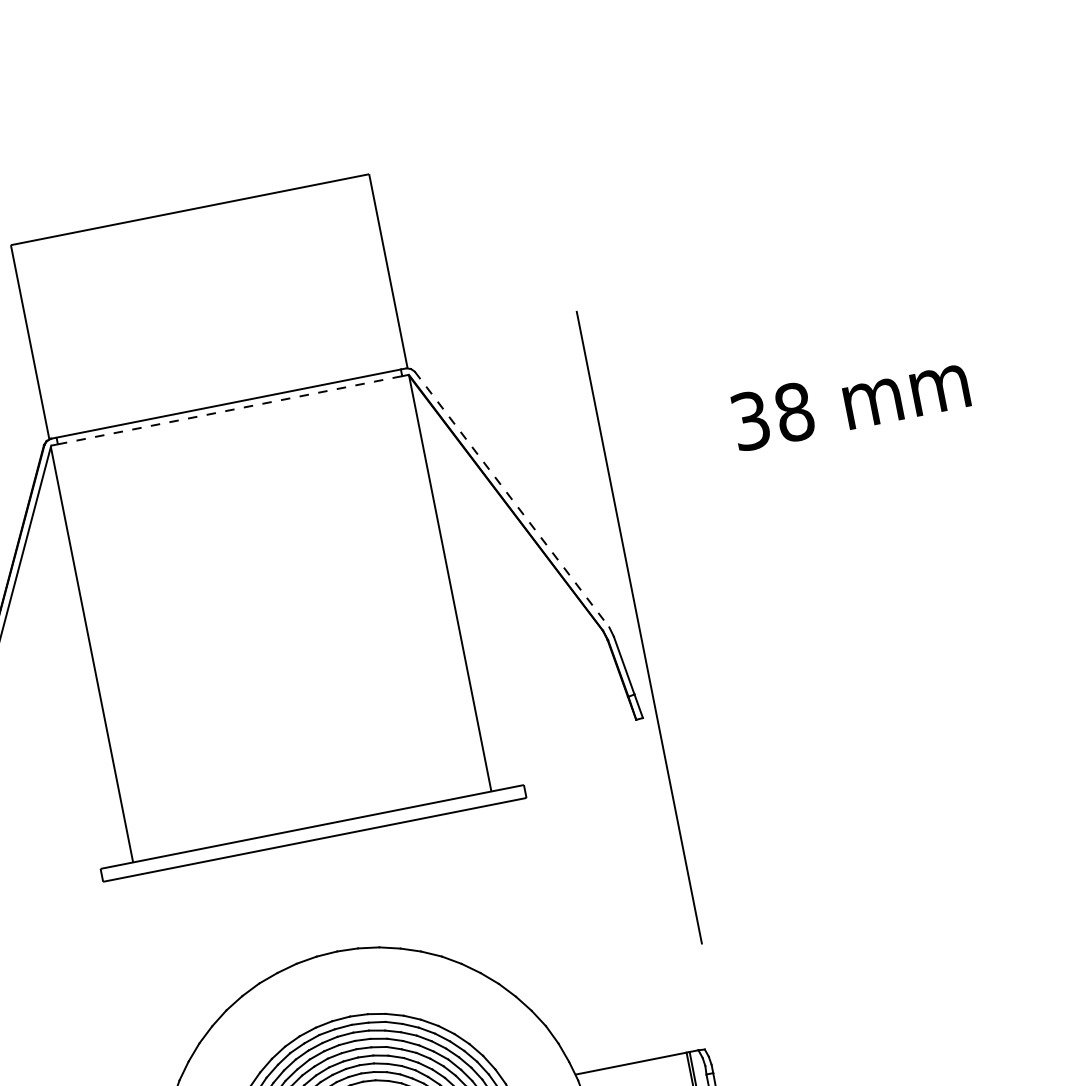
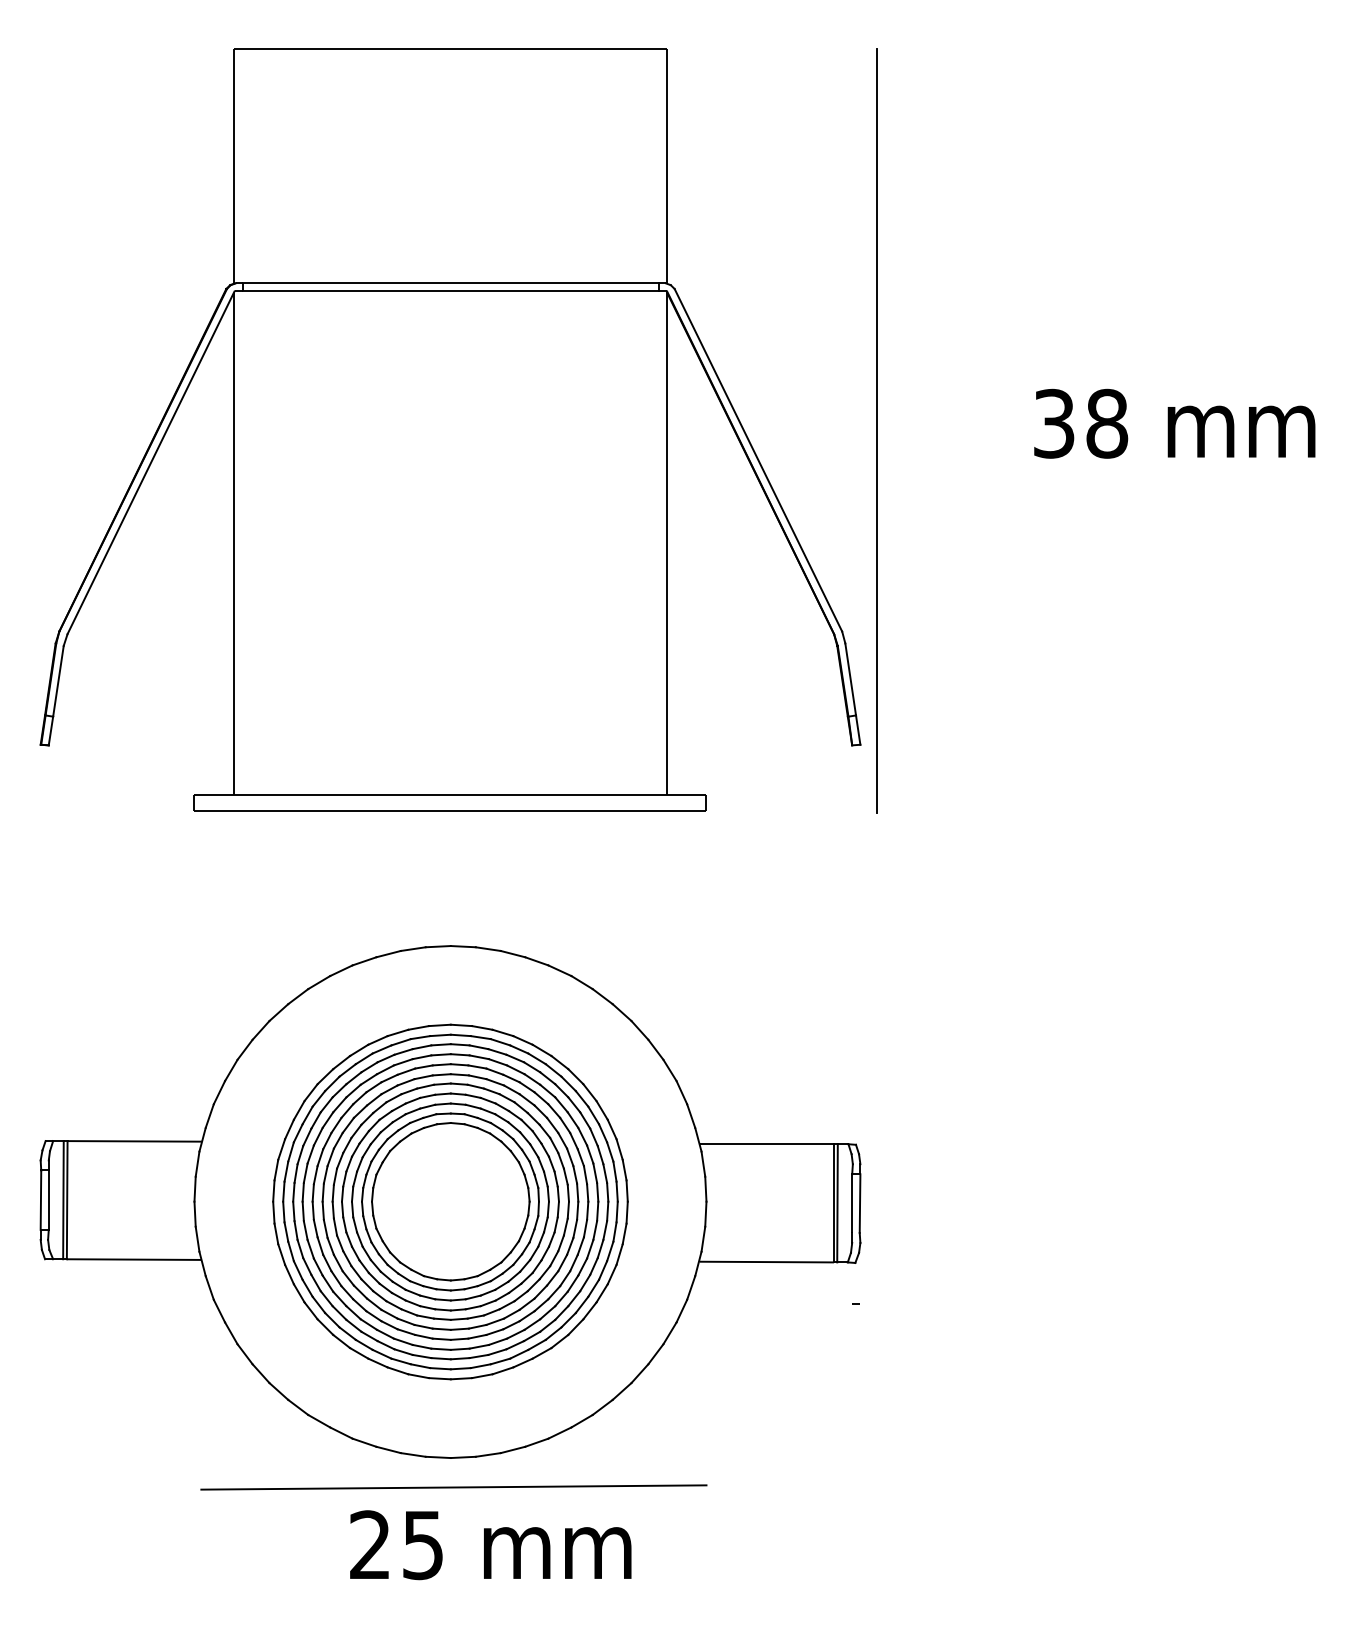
line: (230, 410) -> (451, 291), dashed -> solid
line: (512, 499) -> (758, 460), dashed -> solid
line: (638, 627) -> (876, 430), moved

